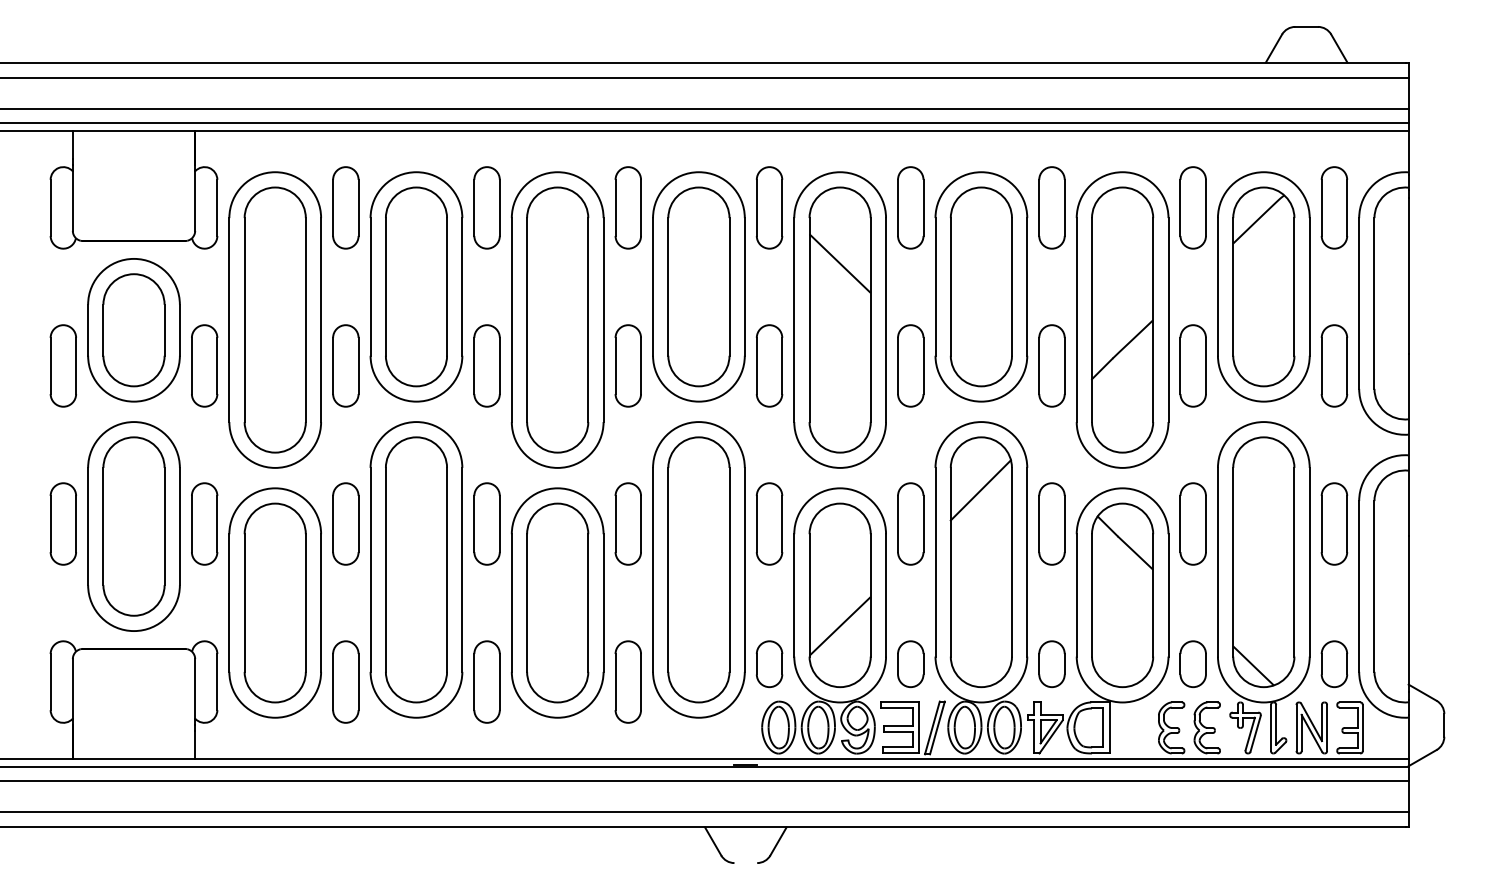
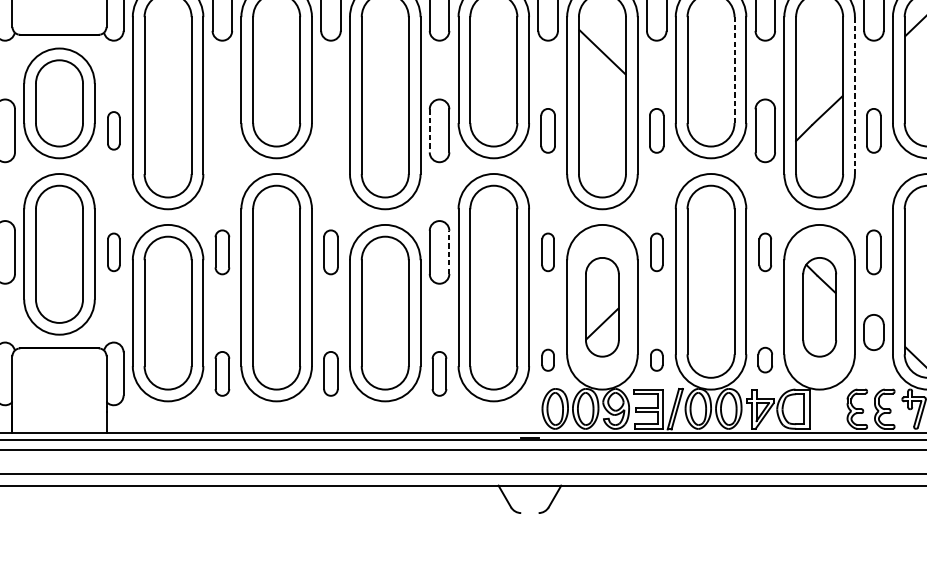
line: (1011, 286) -> (734, 69), solid -> dashed
line: (1168, 320) -> (854, 95), solid -> dashed
part: (204, 365) -> (113, 130), size x0.6
part: (345, 365) -> (222, 130), removed
part: (486, 365) -> (330, 130), removed
part: (769, 365) -> (548, 130), size x0.7
part: (910, 365) -> (656, 130), size x0.7
part: (1192, 365) -> (873, 130), size x0.7
line: (615, 366) -> (429, 131), solid -> dashed
line: (980, 490) -> (710, 226), removed
part: (204, 523) -> (113, 251), size x0.6
part: (345, 523) -> (222, 251), size x0.7
part: (486, 523) -> (330, 251), size x0.7
line: (641, 523) -> (449, 251), solid -> dashed
part: (769, 523) -> (548, 251), size x0.6
part: (910, 523) -> (656, 251), size x0.6
part: (1051, 523) -> (764, 251), size x0.6
part: (1192, 523) -> (873, 251), size x0.7
part: (839, 595) -> (601, 307), size x0.7
part: (1122, 595) -> (819, 307), size x0.7
part: (1051, 663) -> (764, 359), size x0.7
part: (769, 664) -> (548, 360), size x0.6
part: (910, 664) -> (656, 360), size x0.6
part: (1192, 664) -> (873, 332), moved
part: (345, 681) -> (222, 373), size x0.7
part: (486, 681) -> (330, 373), size x0.7
part: (627, 681) -> (438, 373), size x0.7

